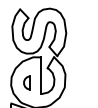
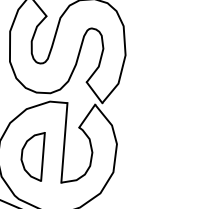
part: (26, 82) -> (31, 154), size x1.67

